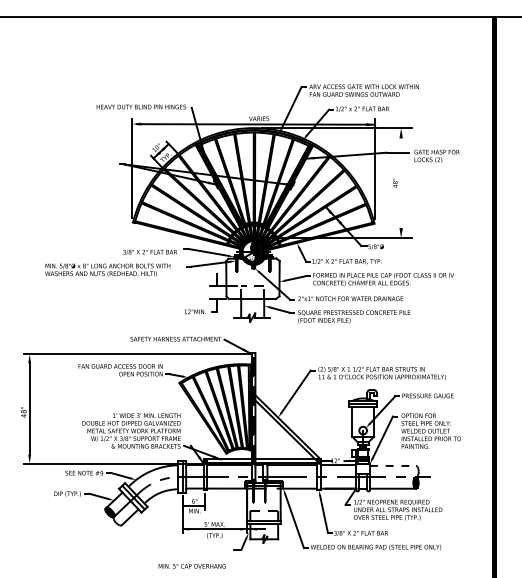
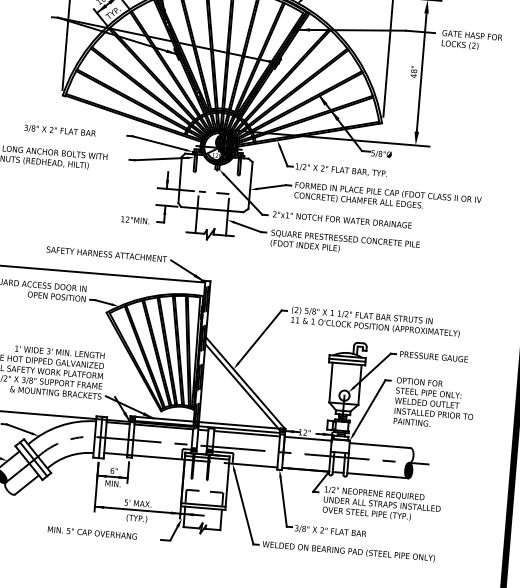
line: (401, 182) -> (422, 71), added
text: (149, 251) -> (59, 129), moved
line: (393, 465) -> (380, 445), dashed -> solid
text: (191, 566) -> (91, 533), moved

